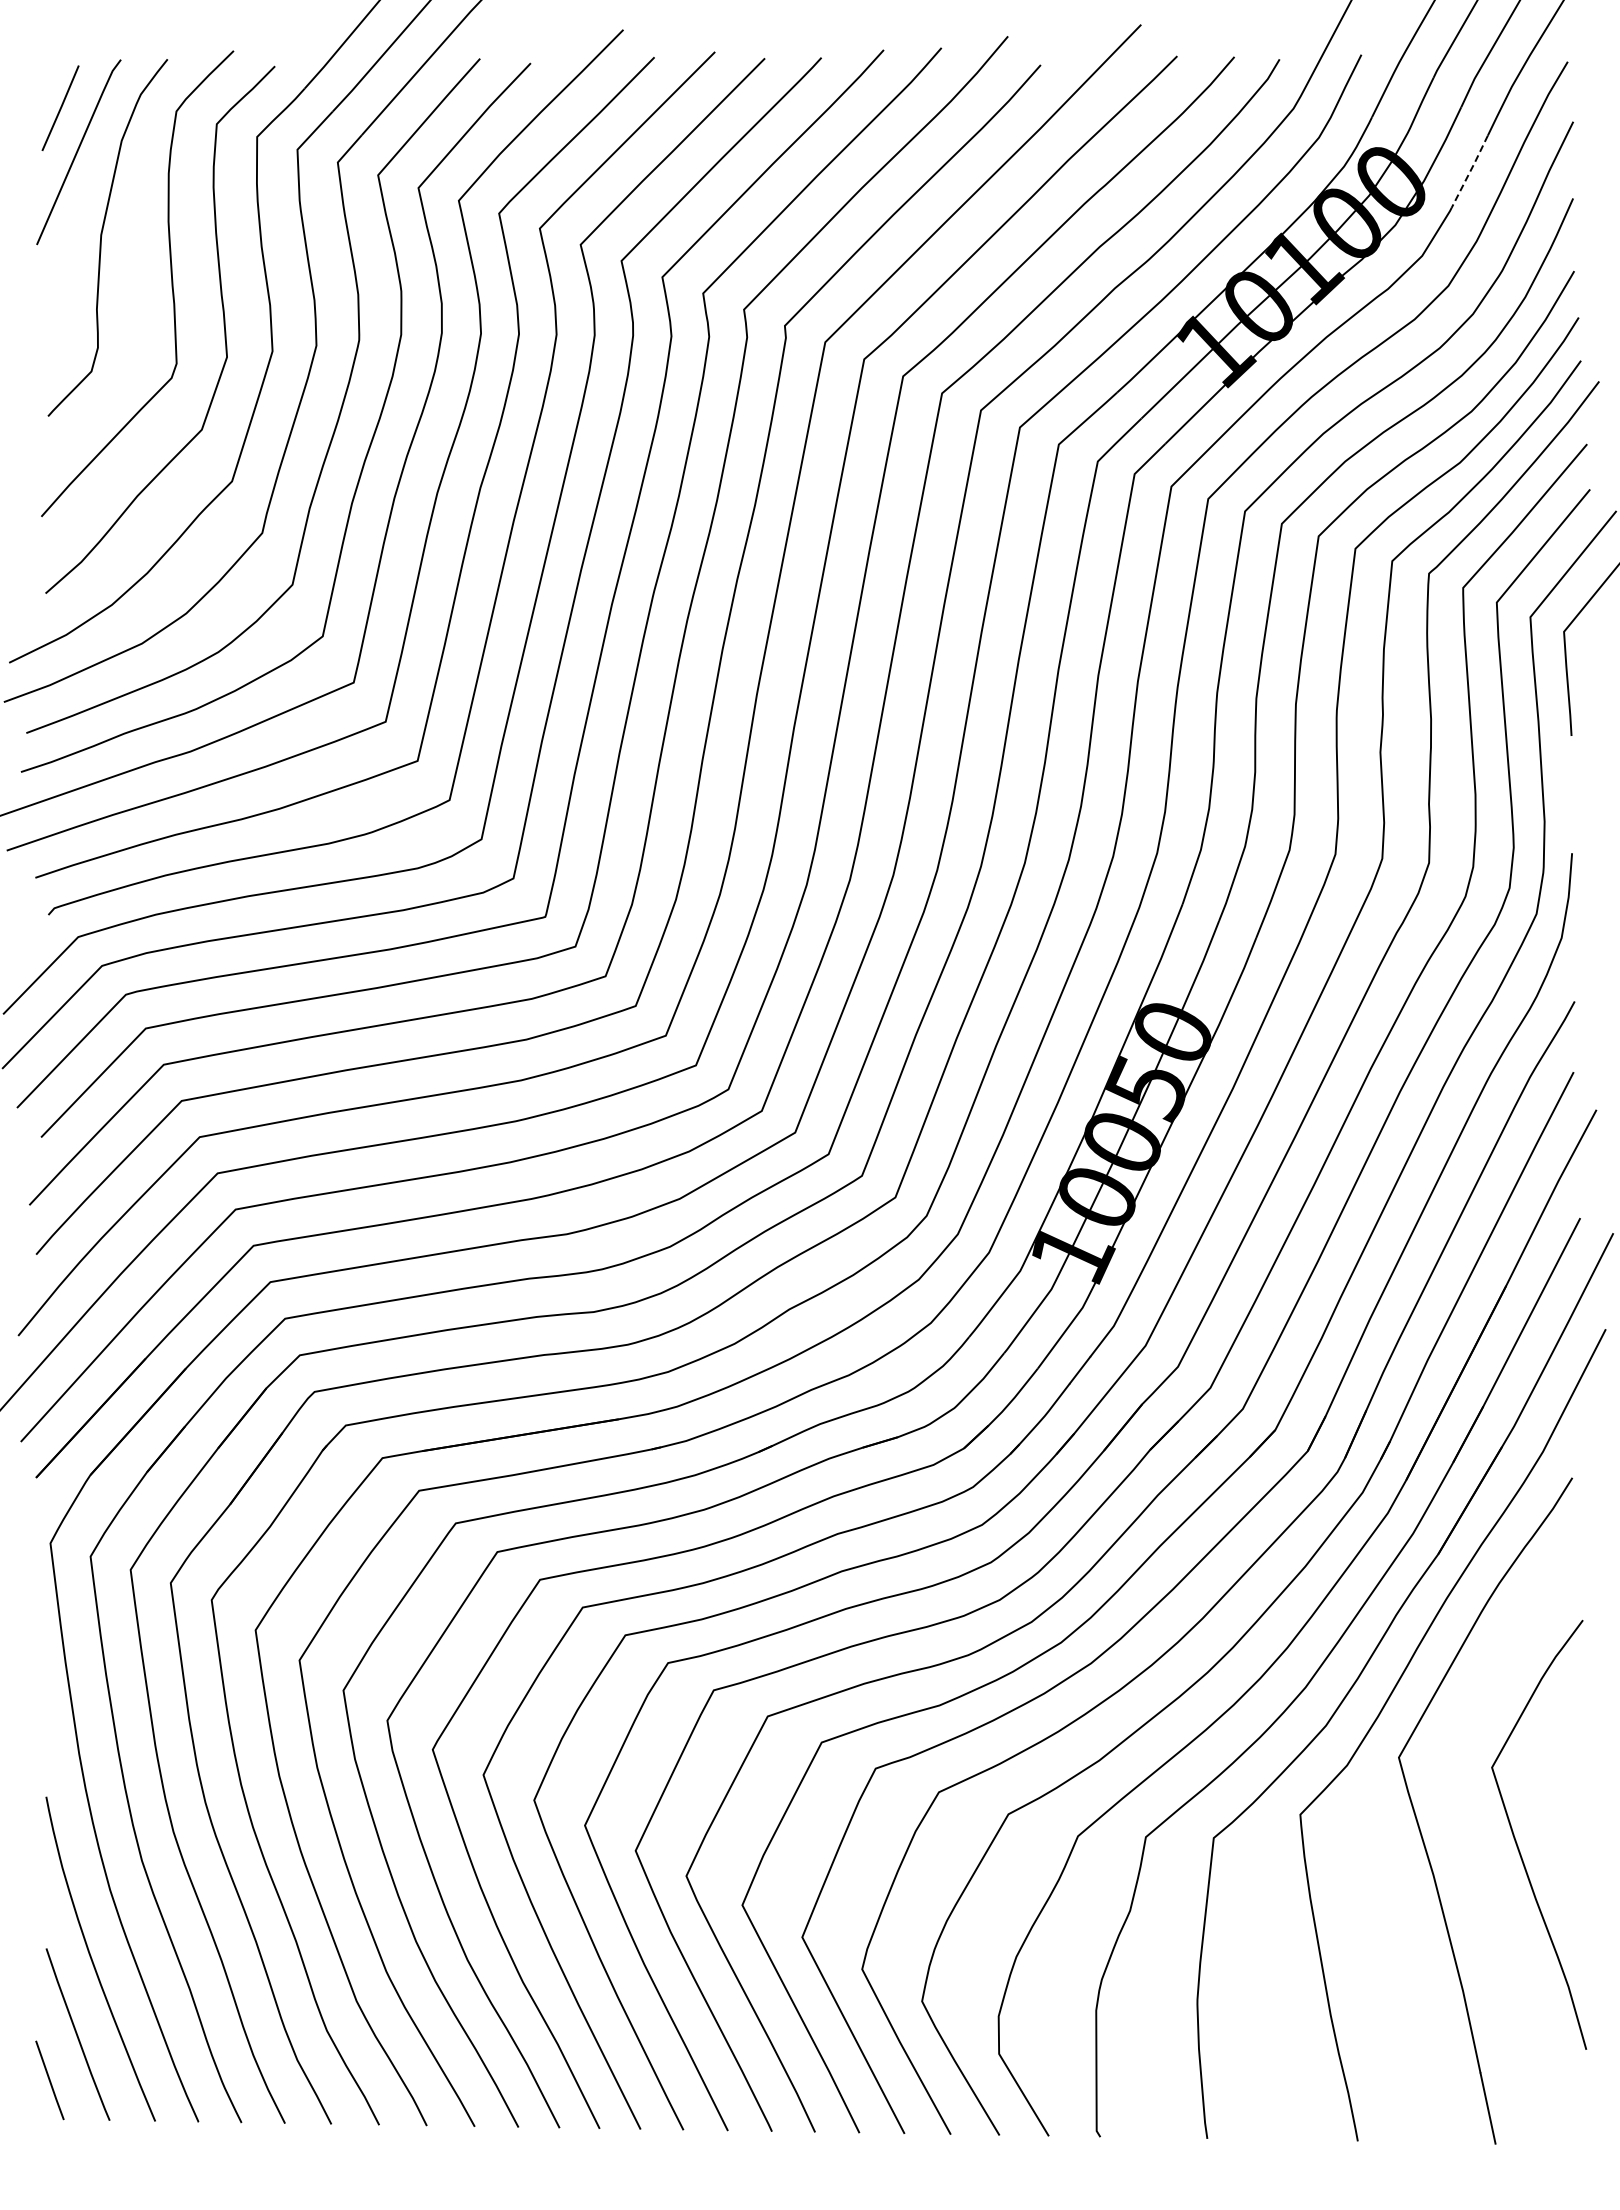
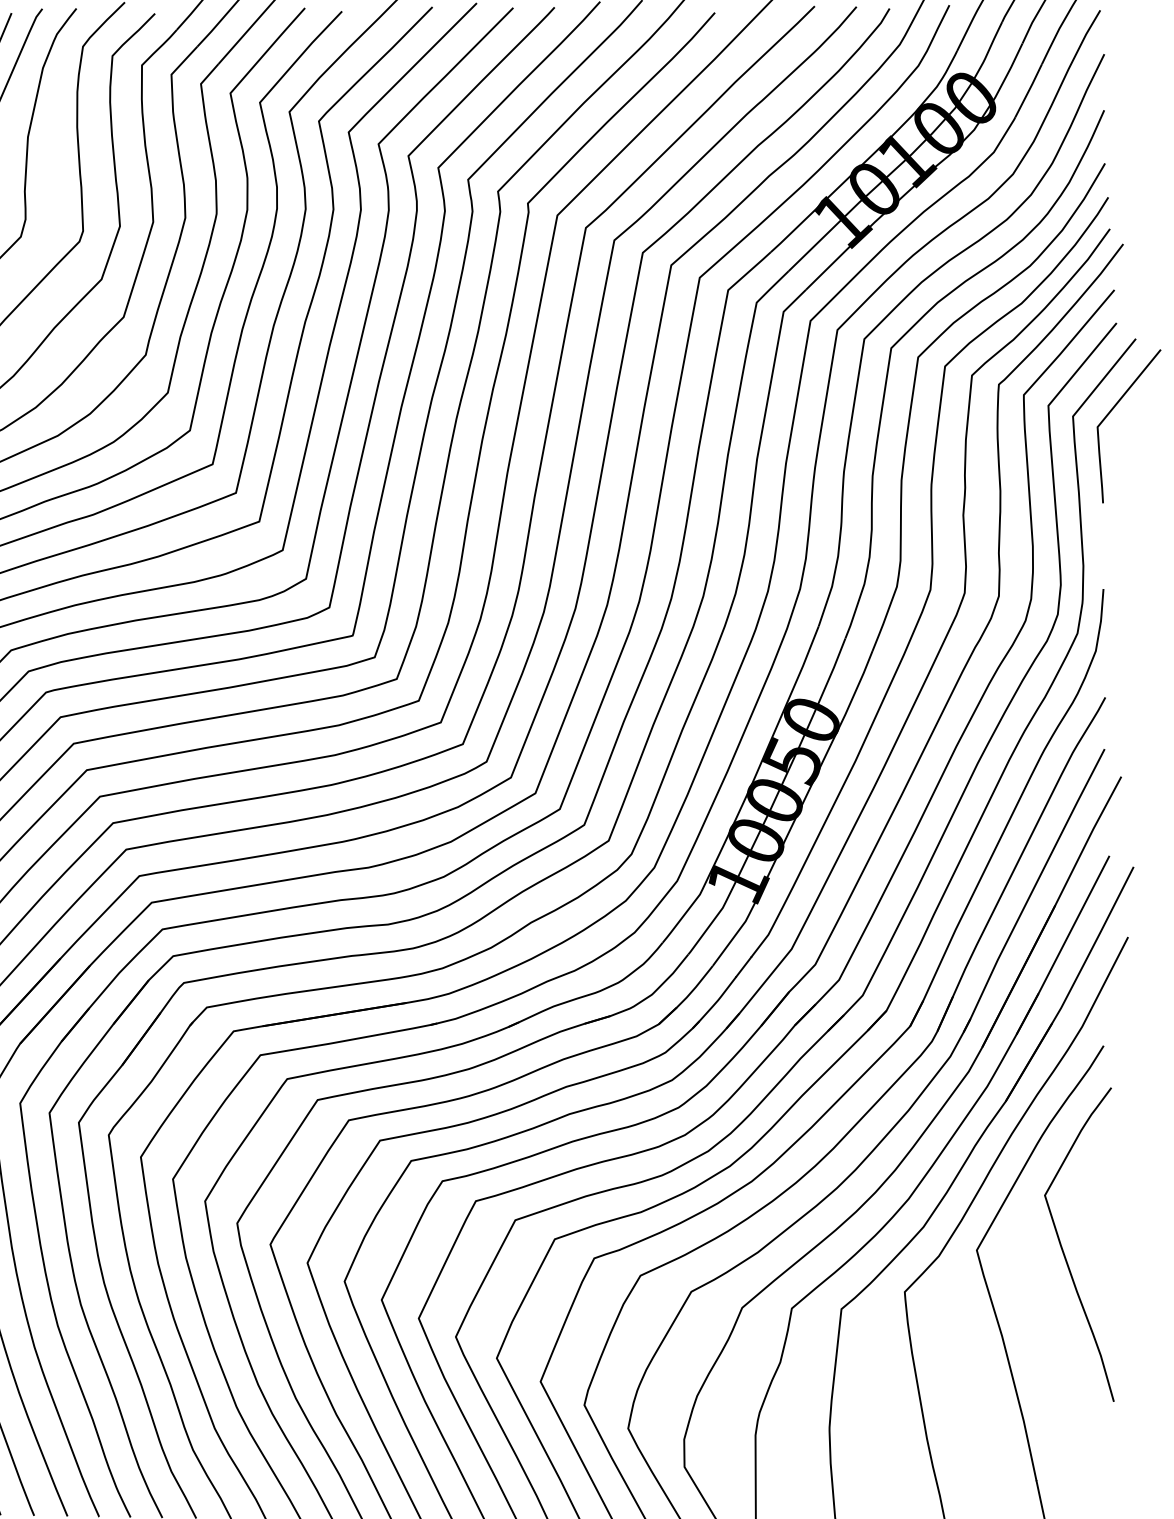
line: (1470, 171) -> (1029, 90), dashed -> solid
curve: (1518, 1845) -> (1064, 1252), moved

